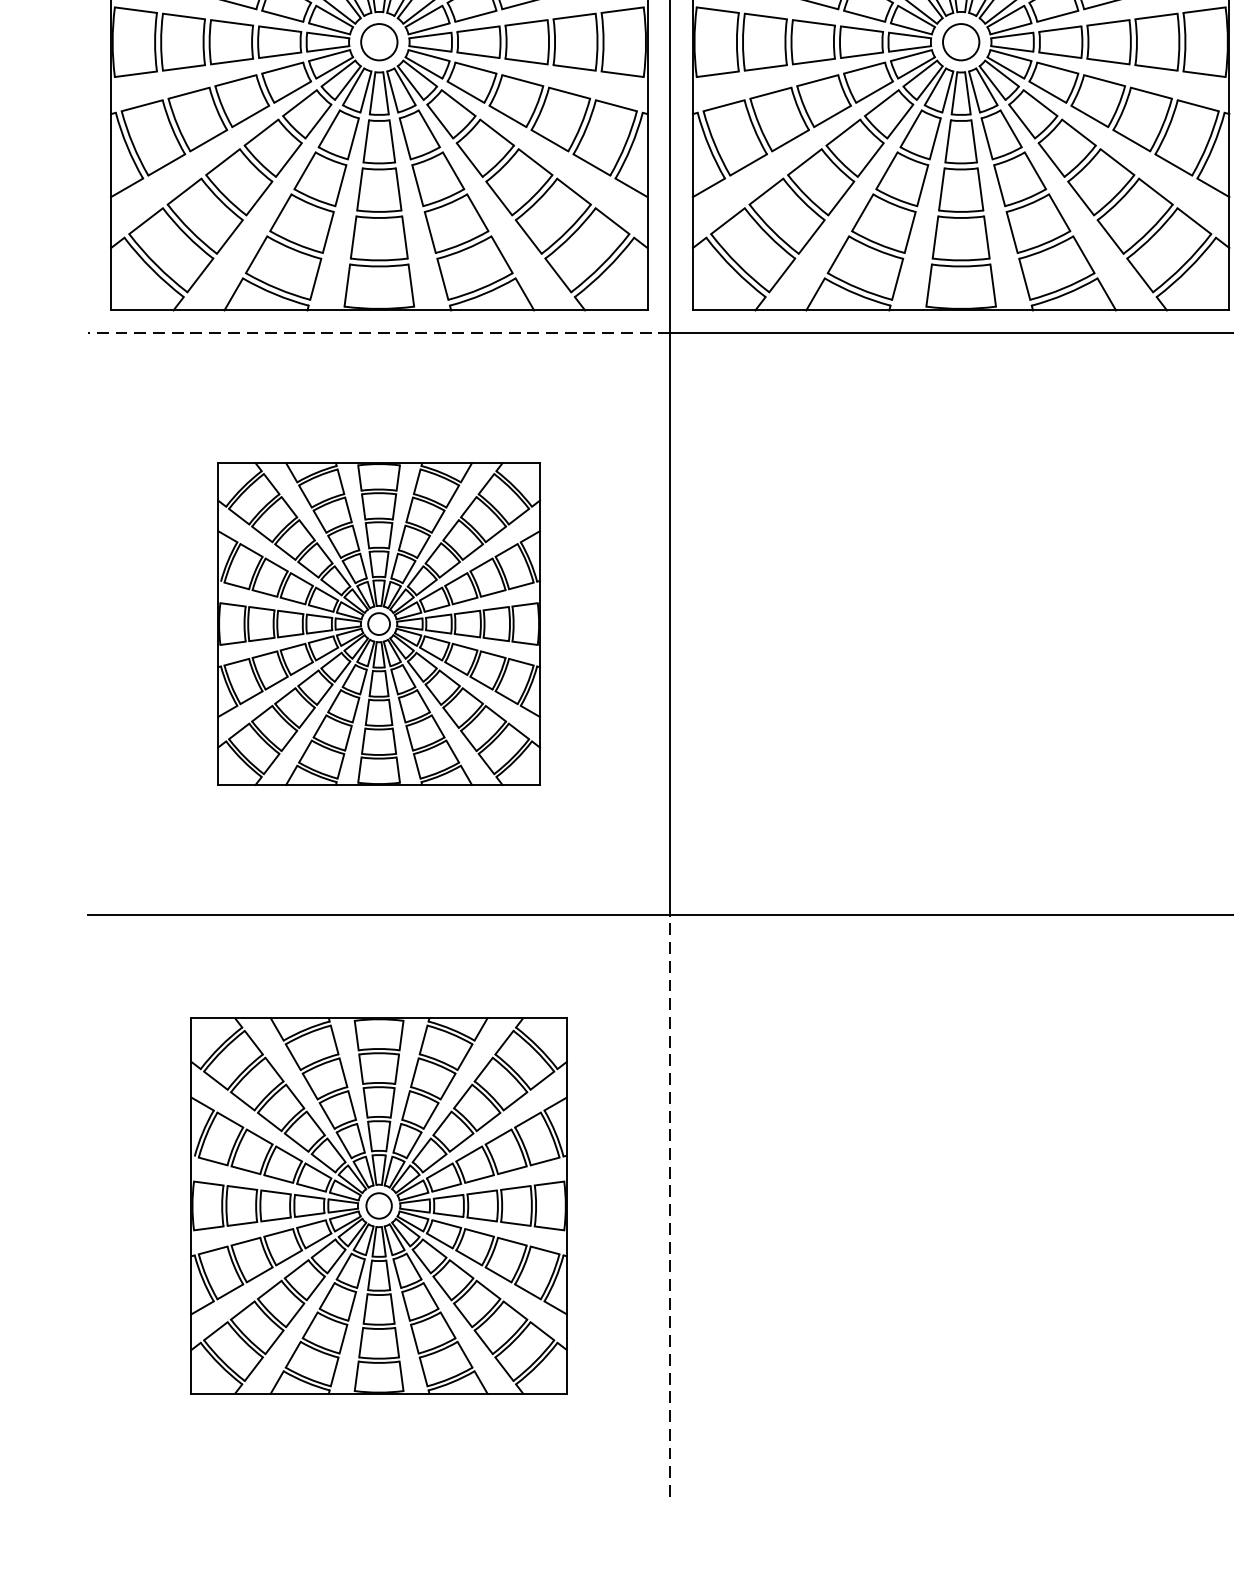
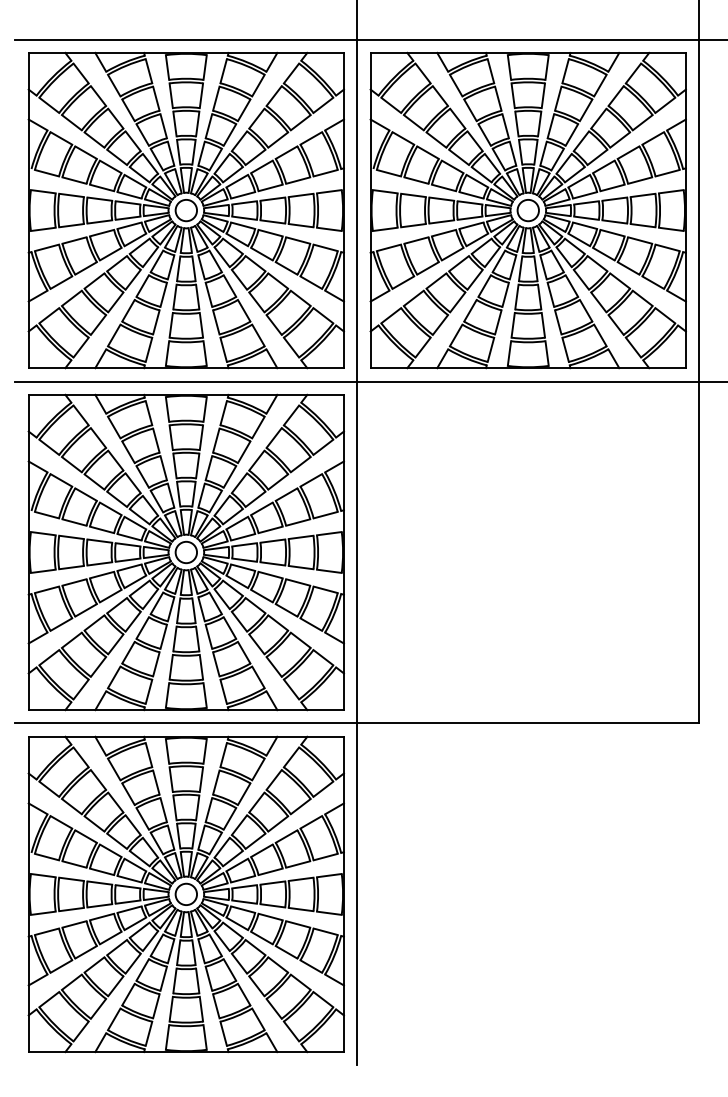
line: (379, 333) -> (186, 381), dashed -> solid
part: (377, 624) -> (185, 552), size x1.67
part: (377, 1206) -> (185, 894), size x1.43
line: (670, 1206) -> (357, 894), dashed -> solid

